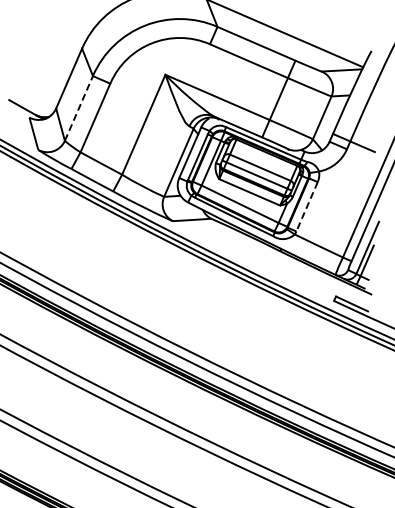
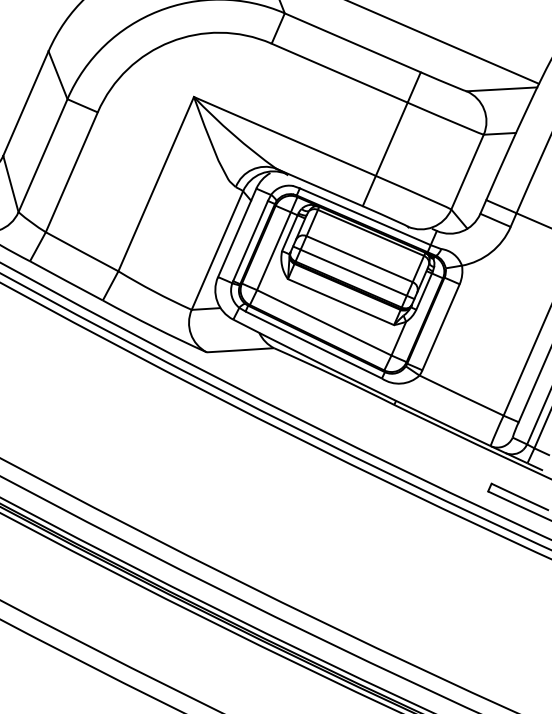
line: (79, 108) -> (44, 155), dashed -> solid
line: (307, 206) -> (441, 326), dashed -> solid

